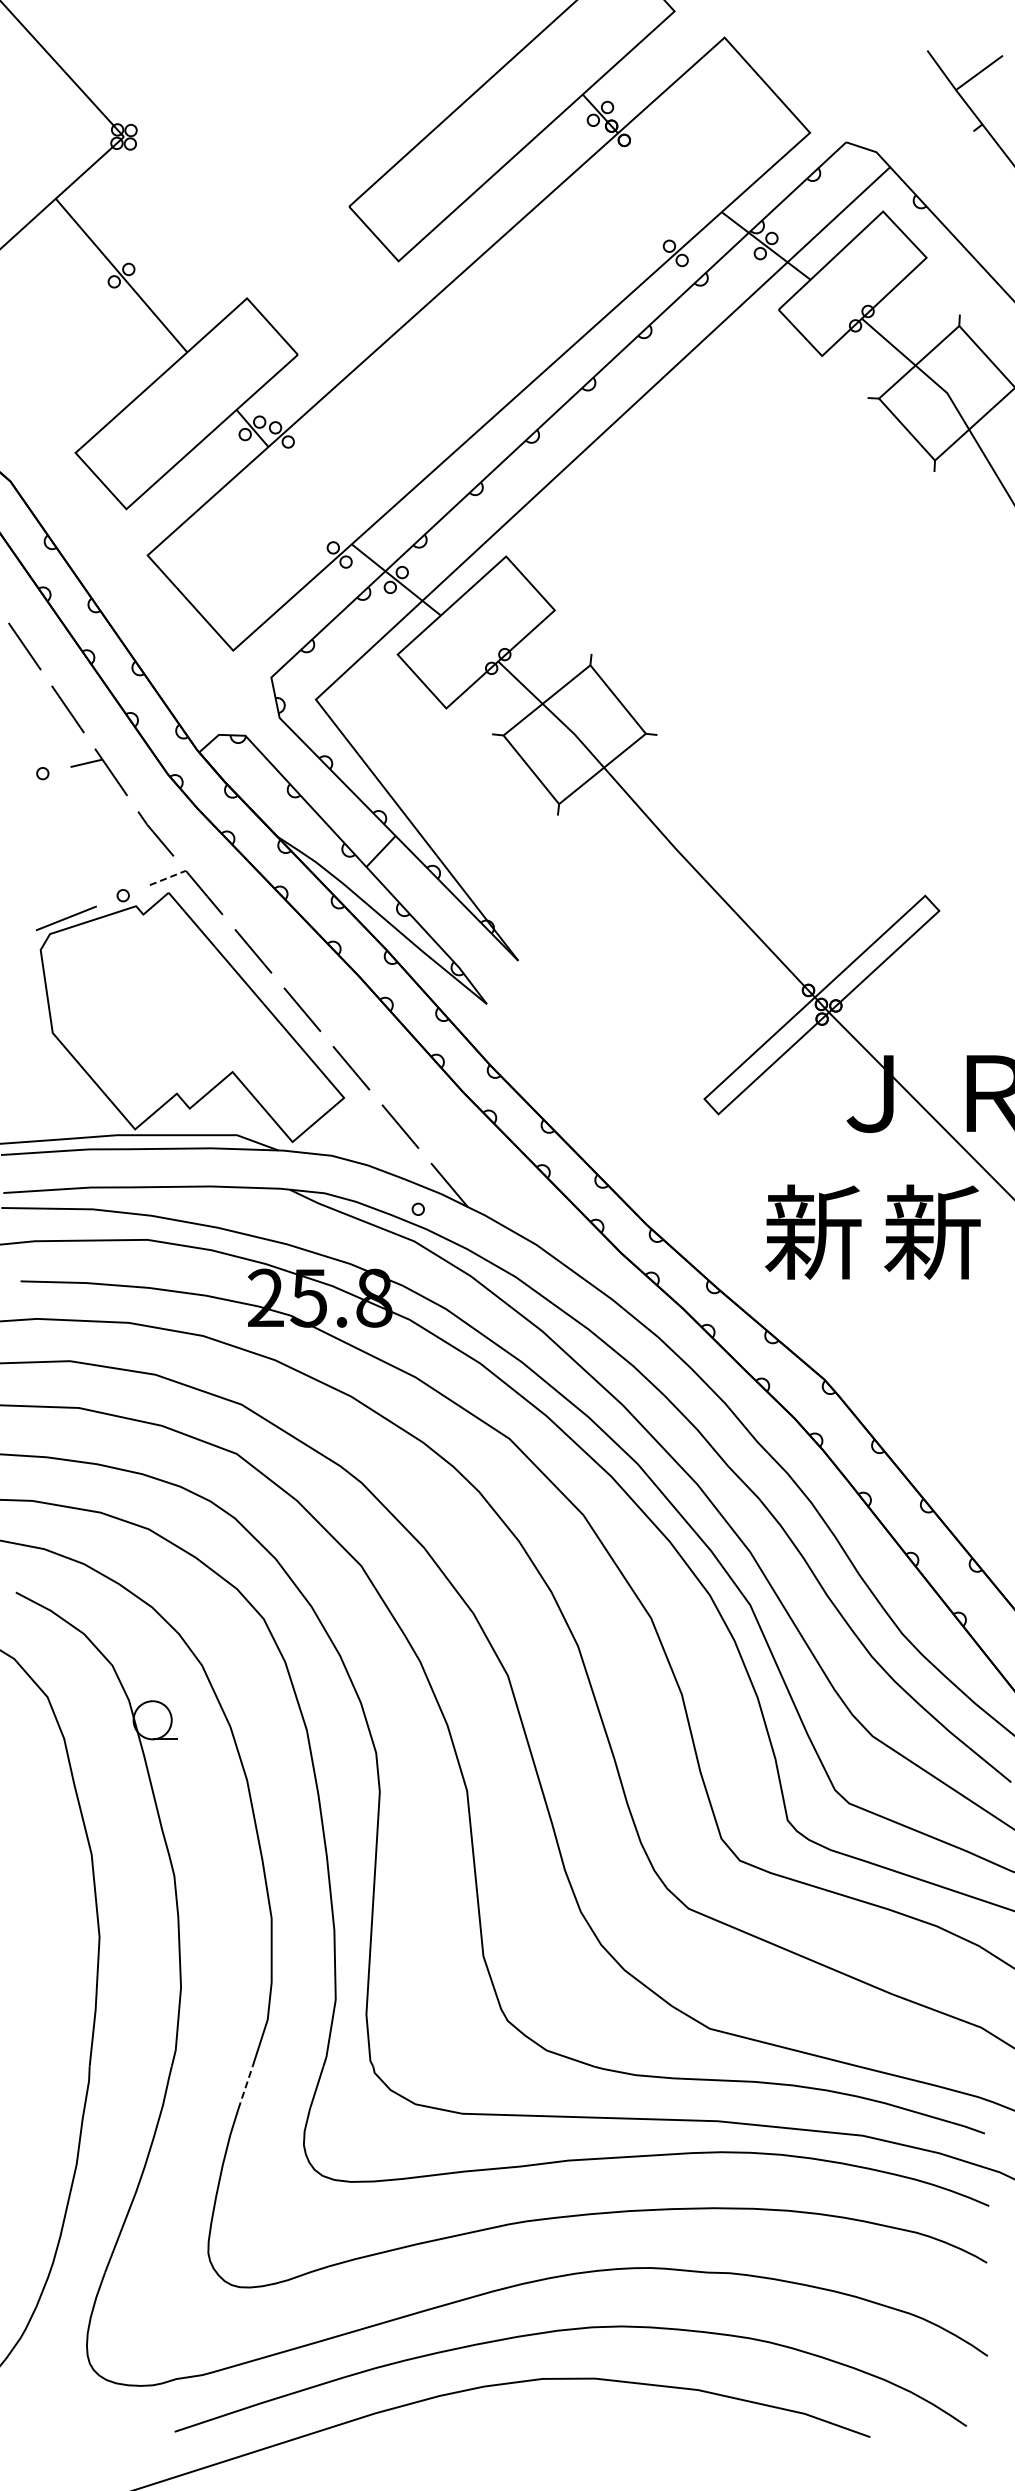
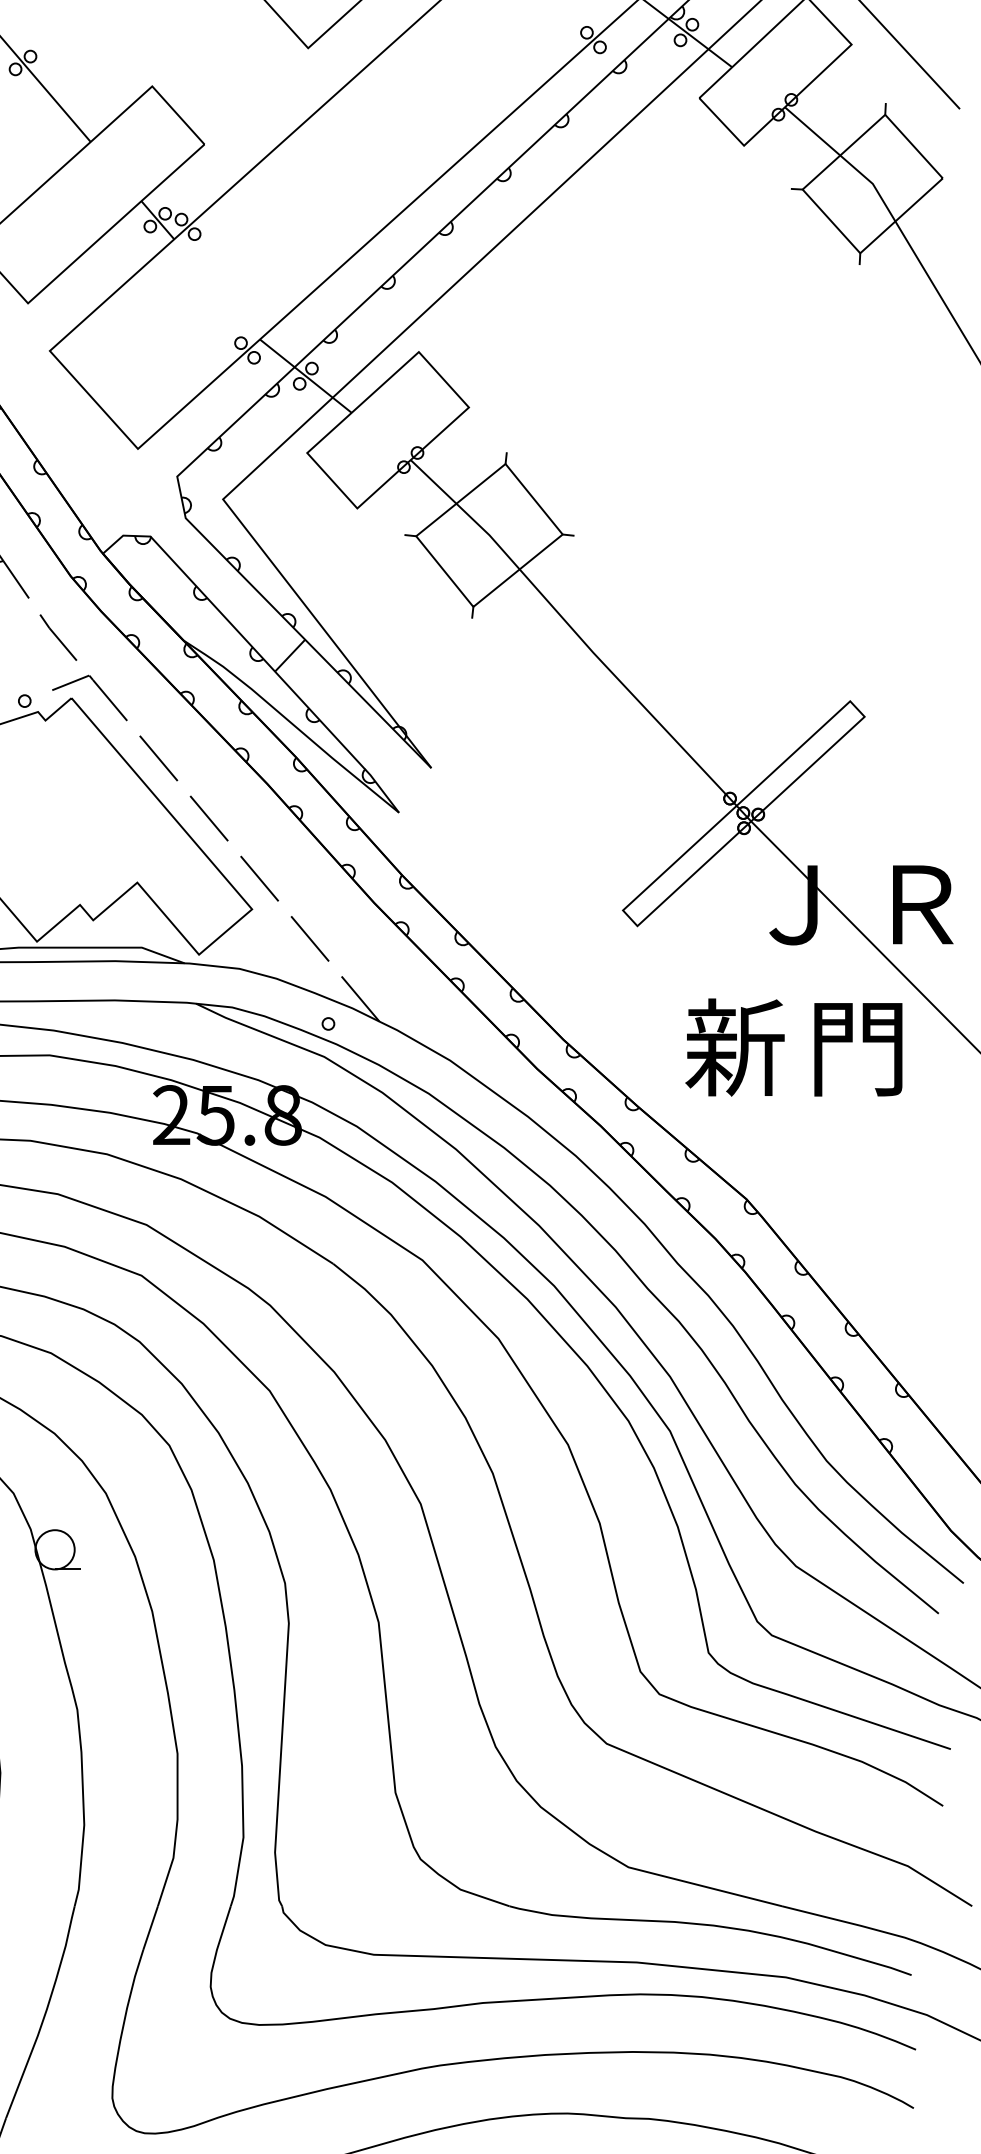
line: (168, 877) -> (71, 682), dashed -> solid
text: (932, 1231) -> (857, 1046), 新 -> 門
line: (245, 2087) -> (150, 1927), dashed -> solid

